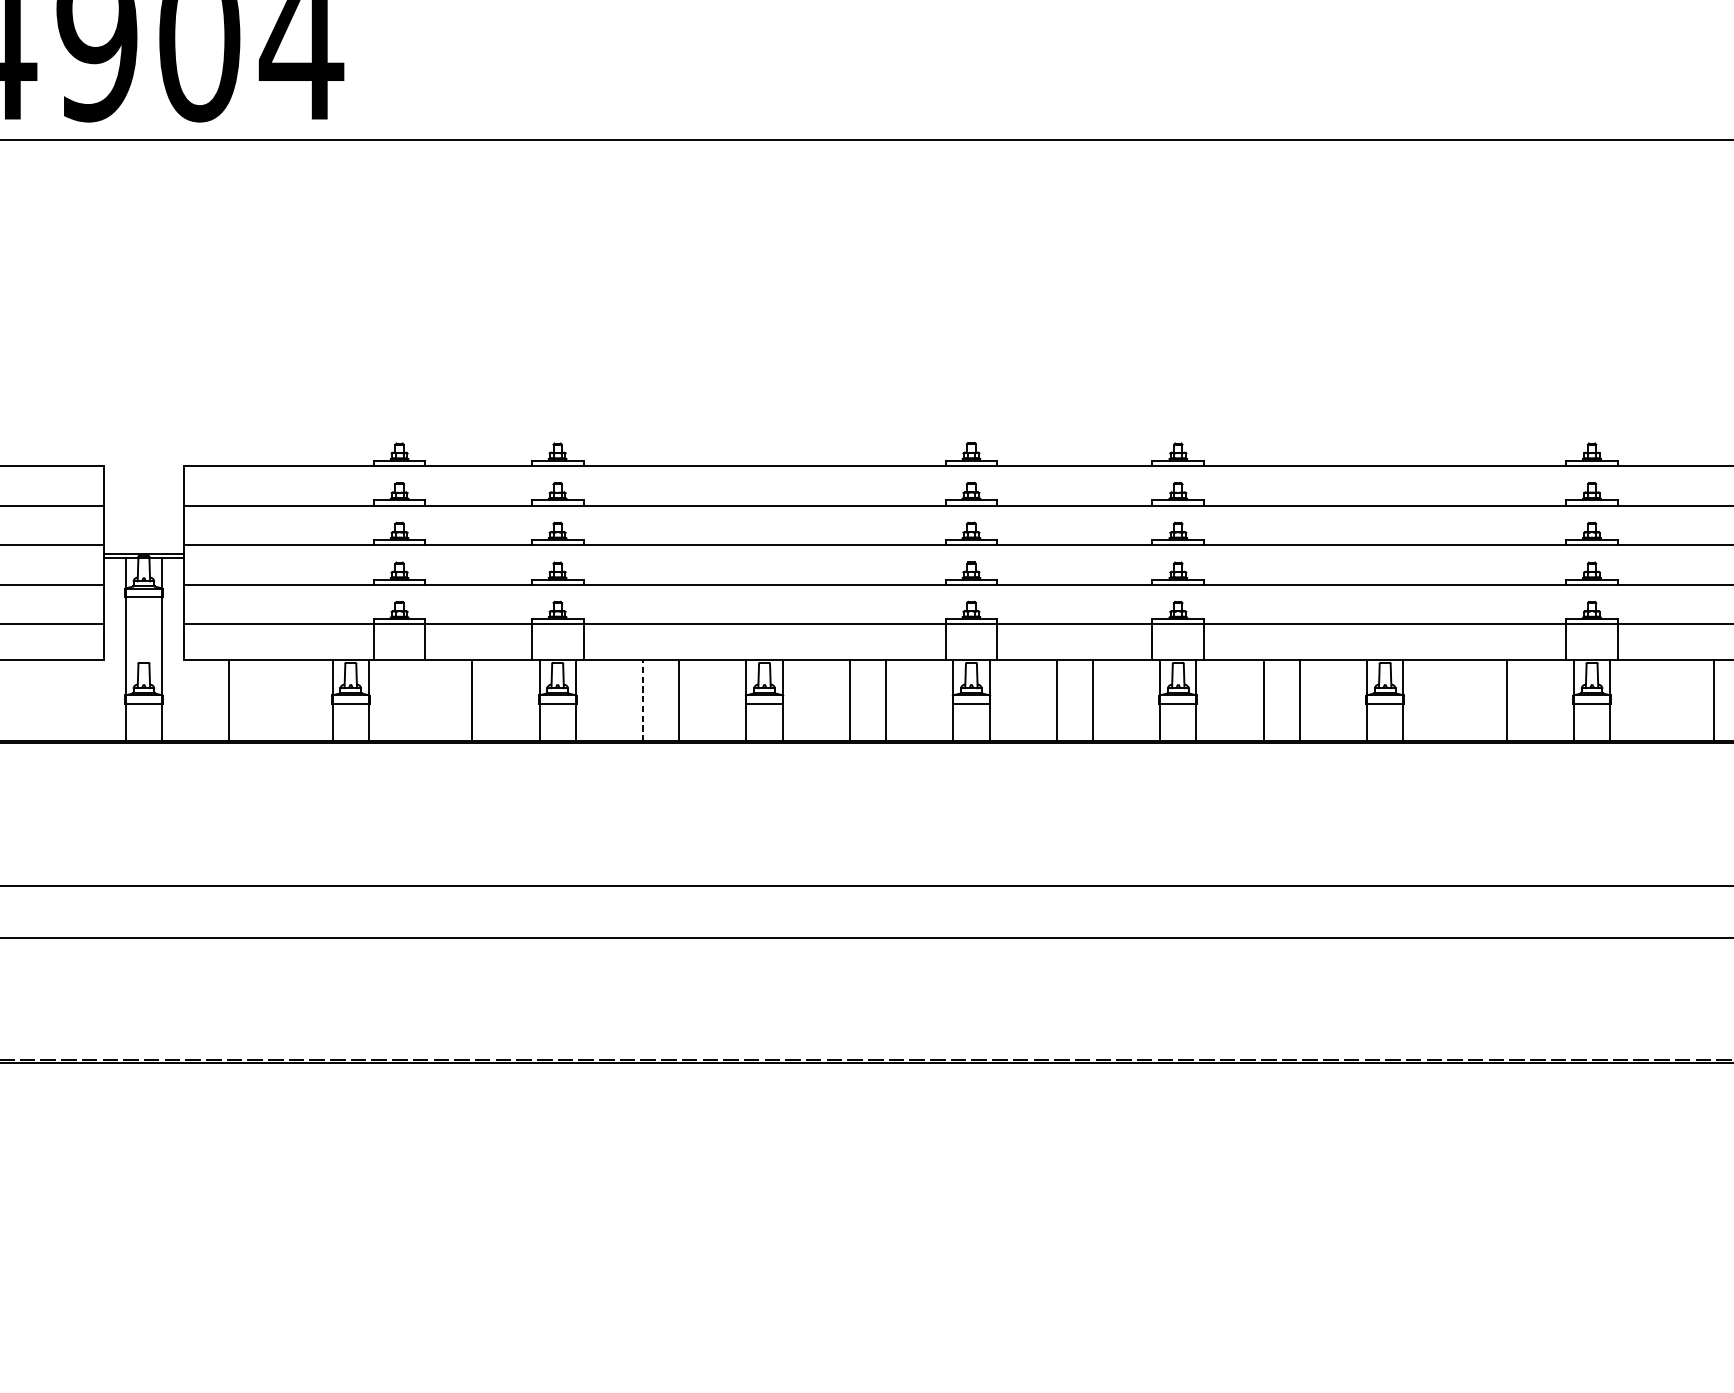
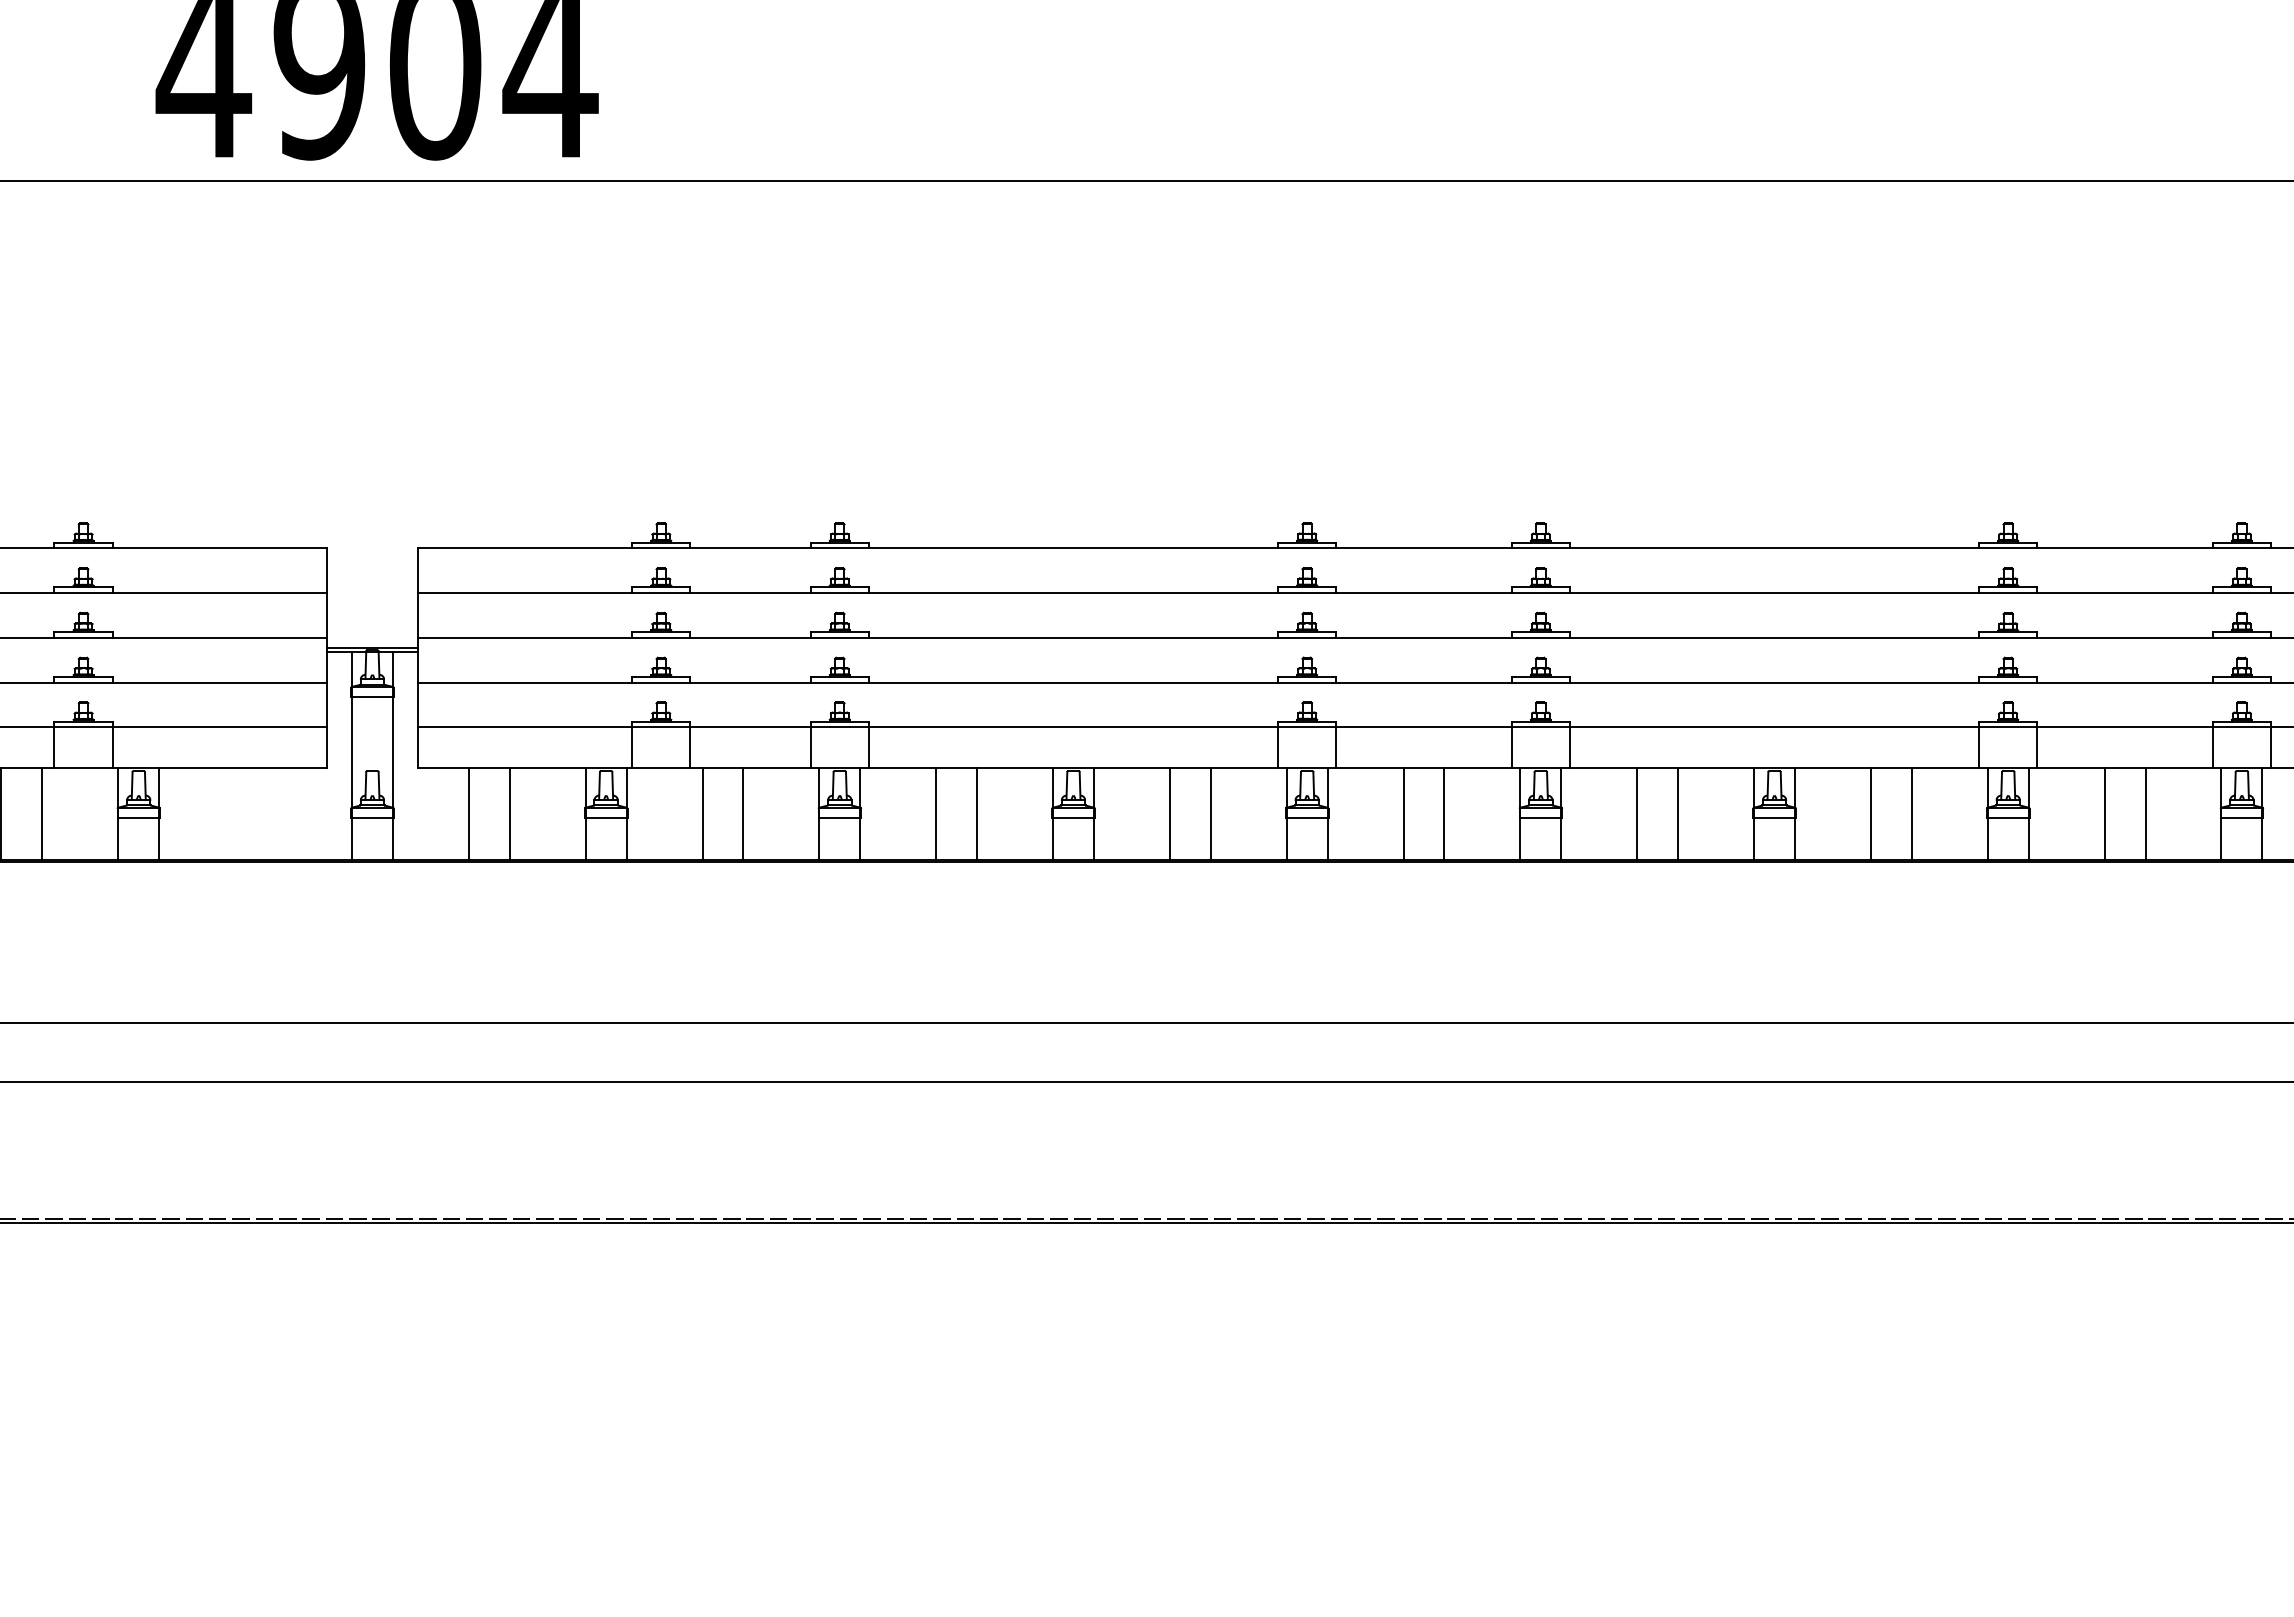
line: (265, 700) -> (509, 813), added
line: (436, 700) -> (702, 813), added
line: (643, 700) -> (936, 813), dashed -> solid
line: (1470, 700) -> (1870, 813), added
line: (1677, 700) -> (2104, 813), added

